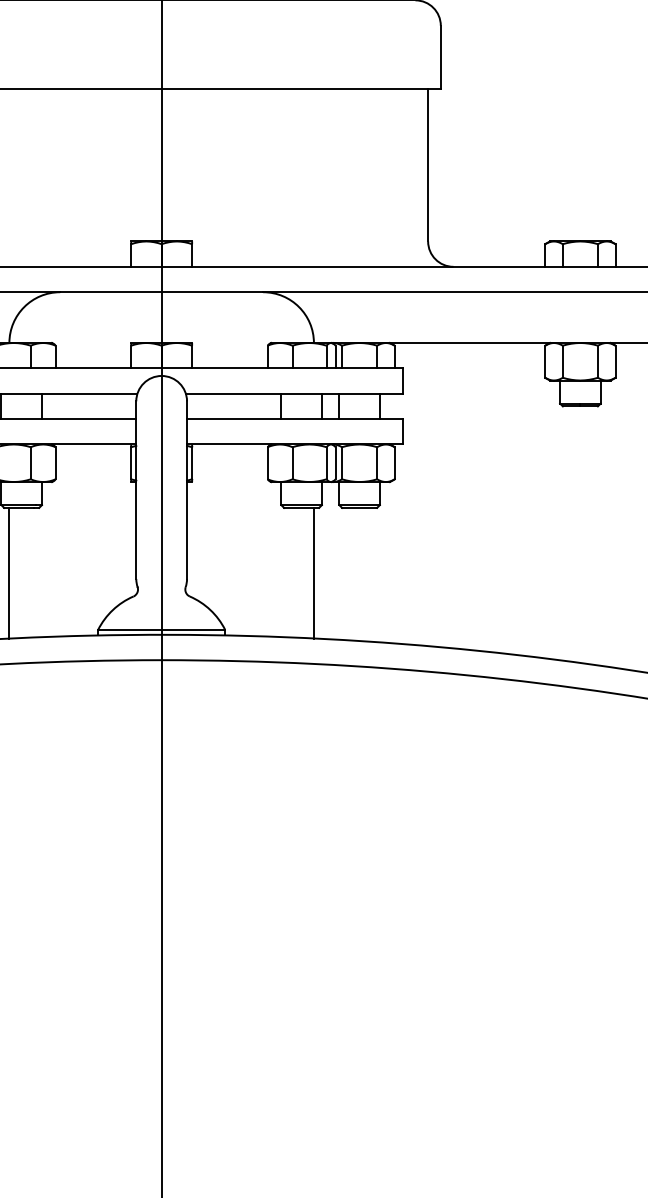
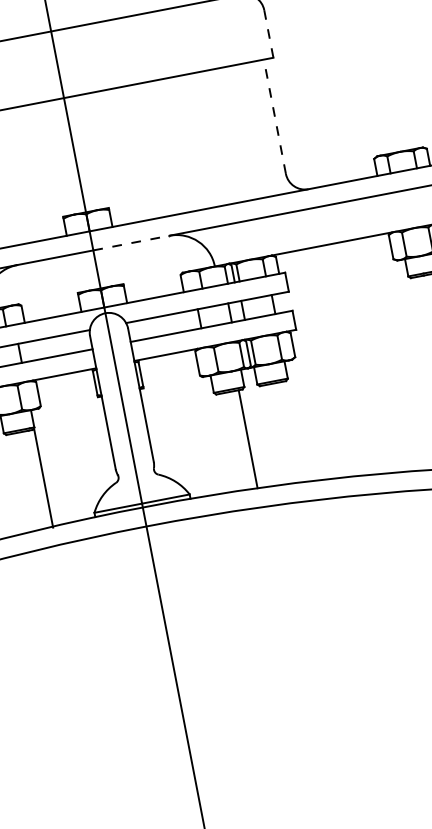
line: (440, 57) -> (268, 34), solid -> dashed
line: (428, 164) -> (275, 116), solid -> dashed
line: (212, 292) -> (131, 243), solid -> dashed
line: (9, 572) -> (43, 478), moved

